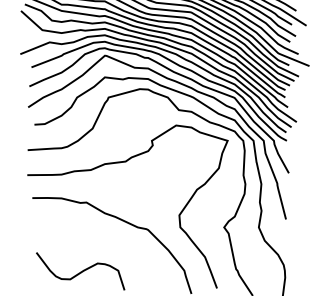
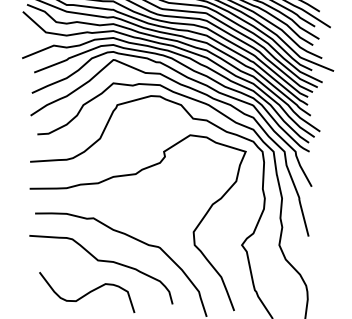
curve: (93, 242) -> (101, 261), added

